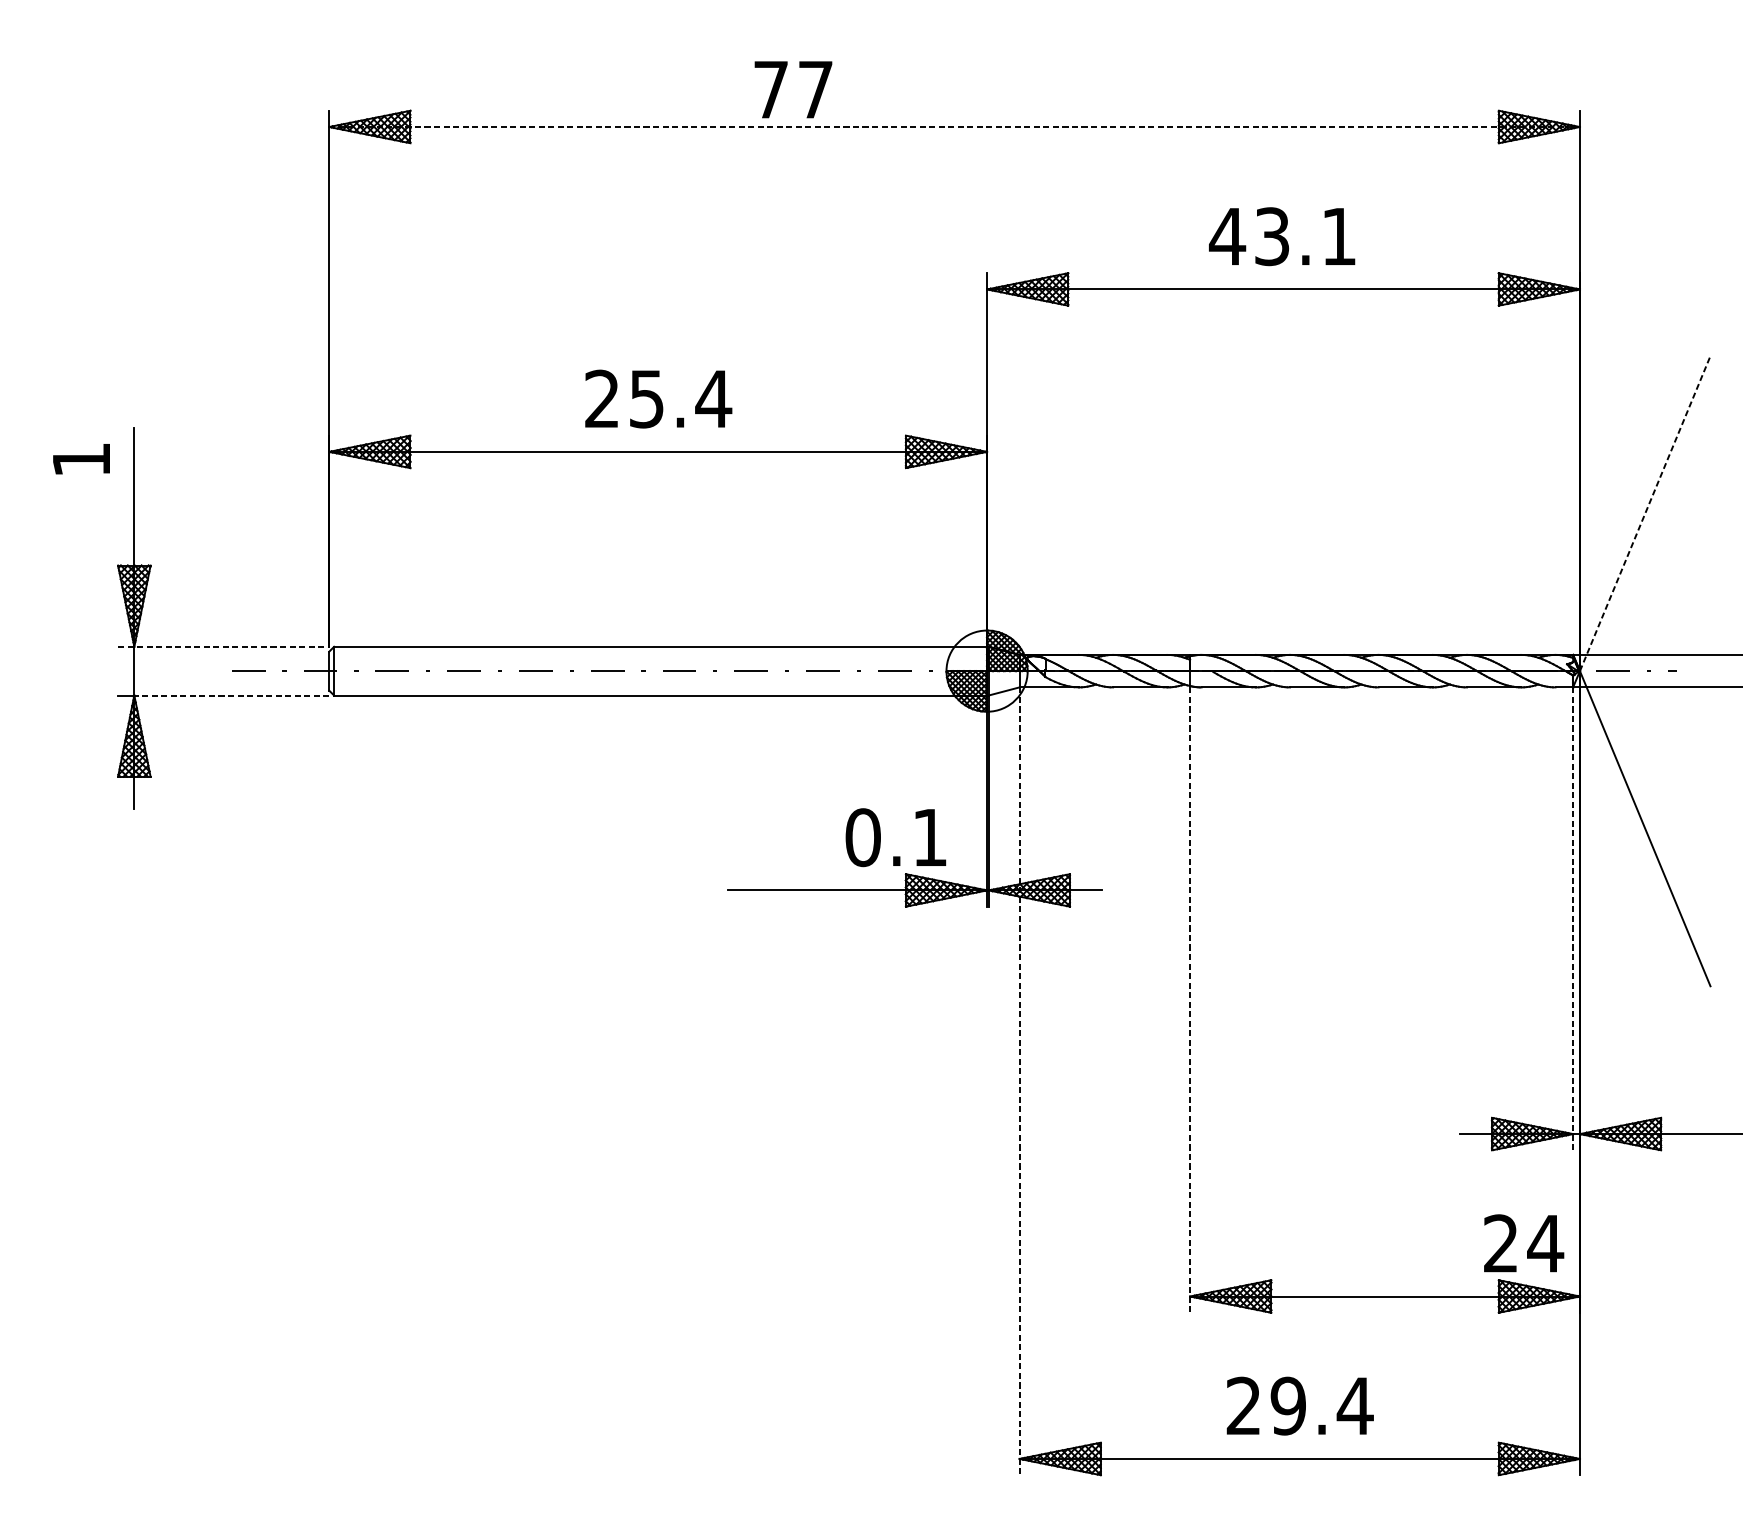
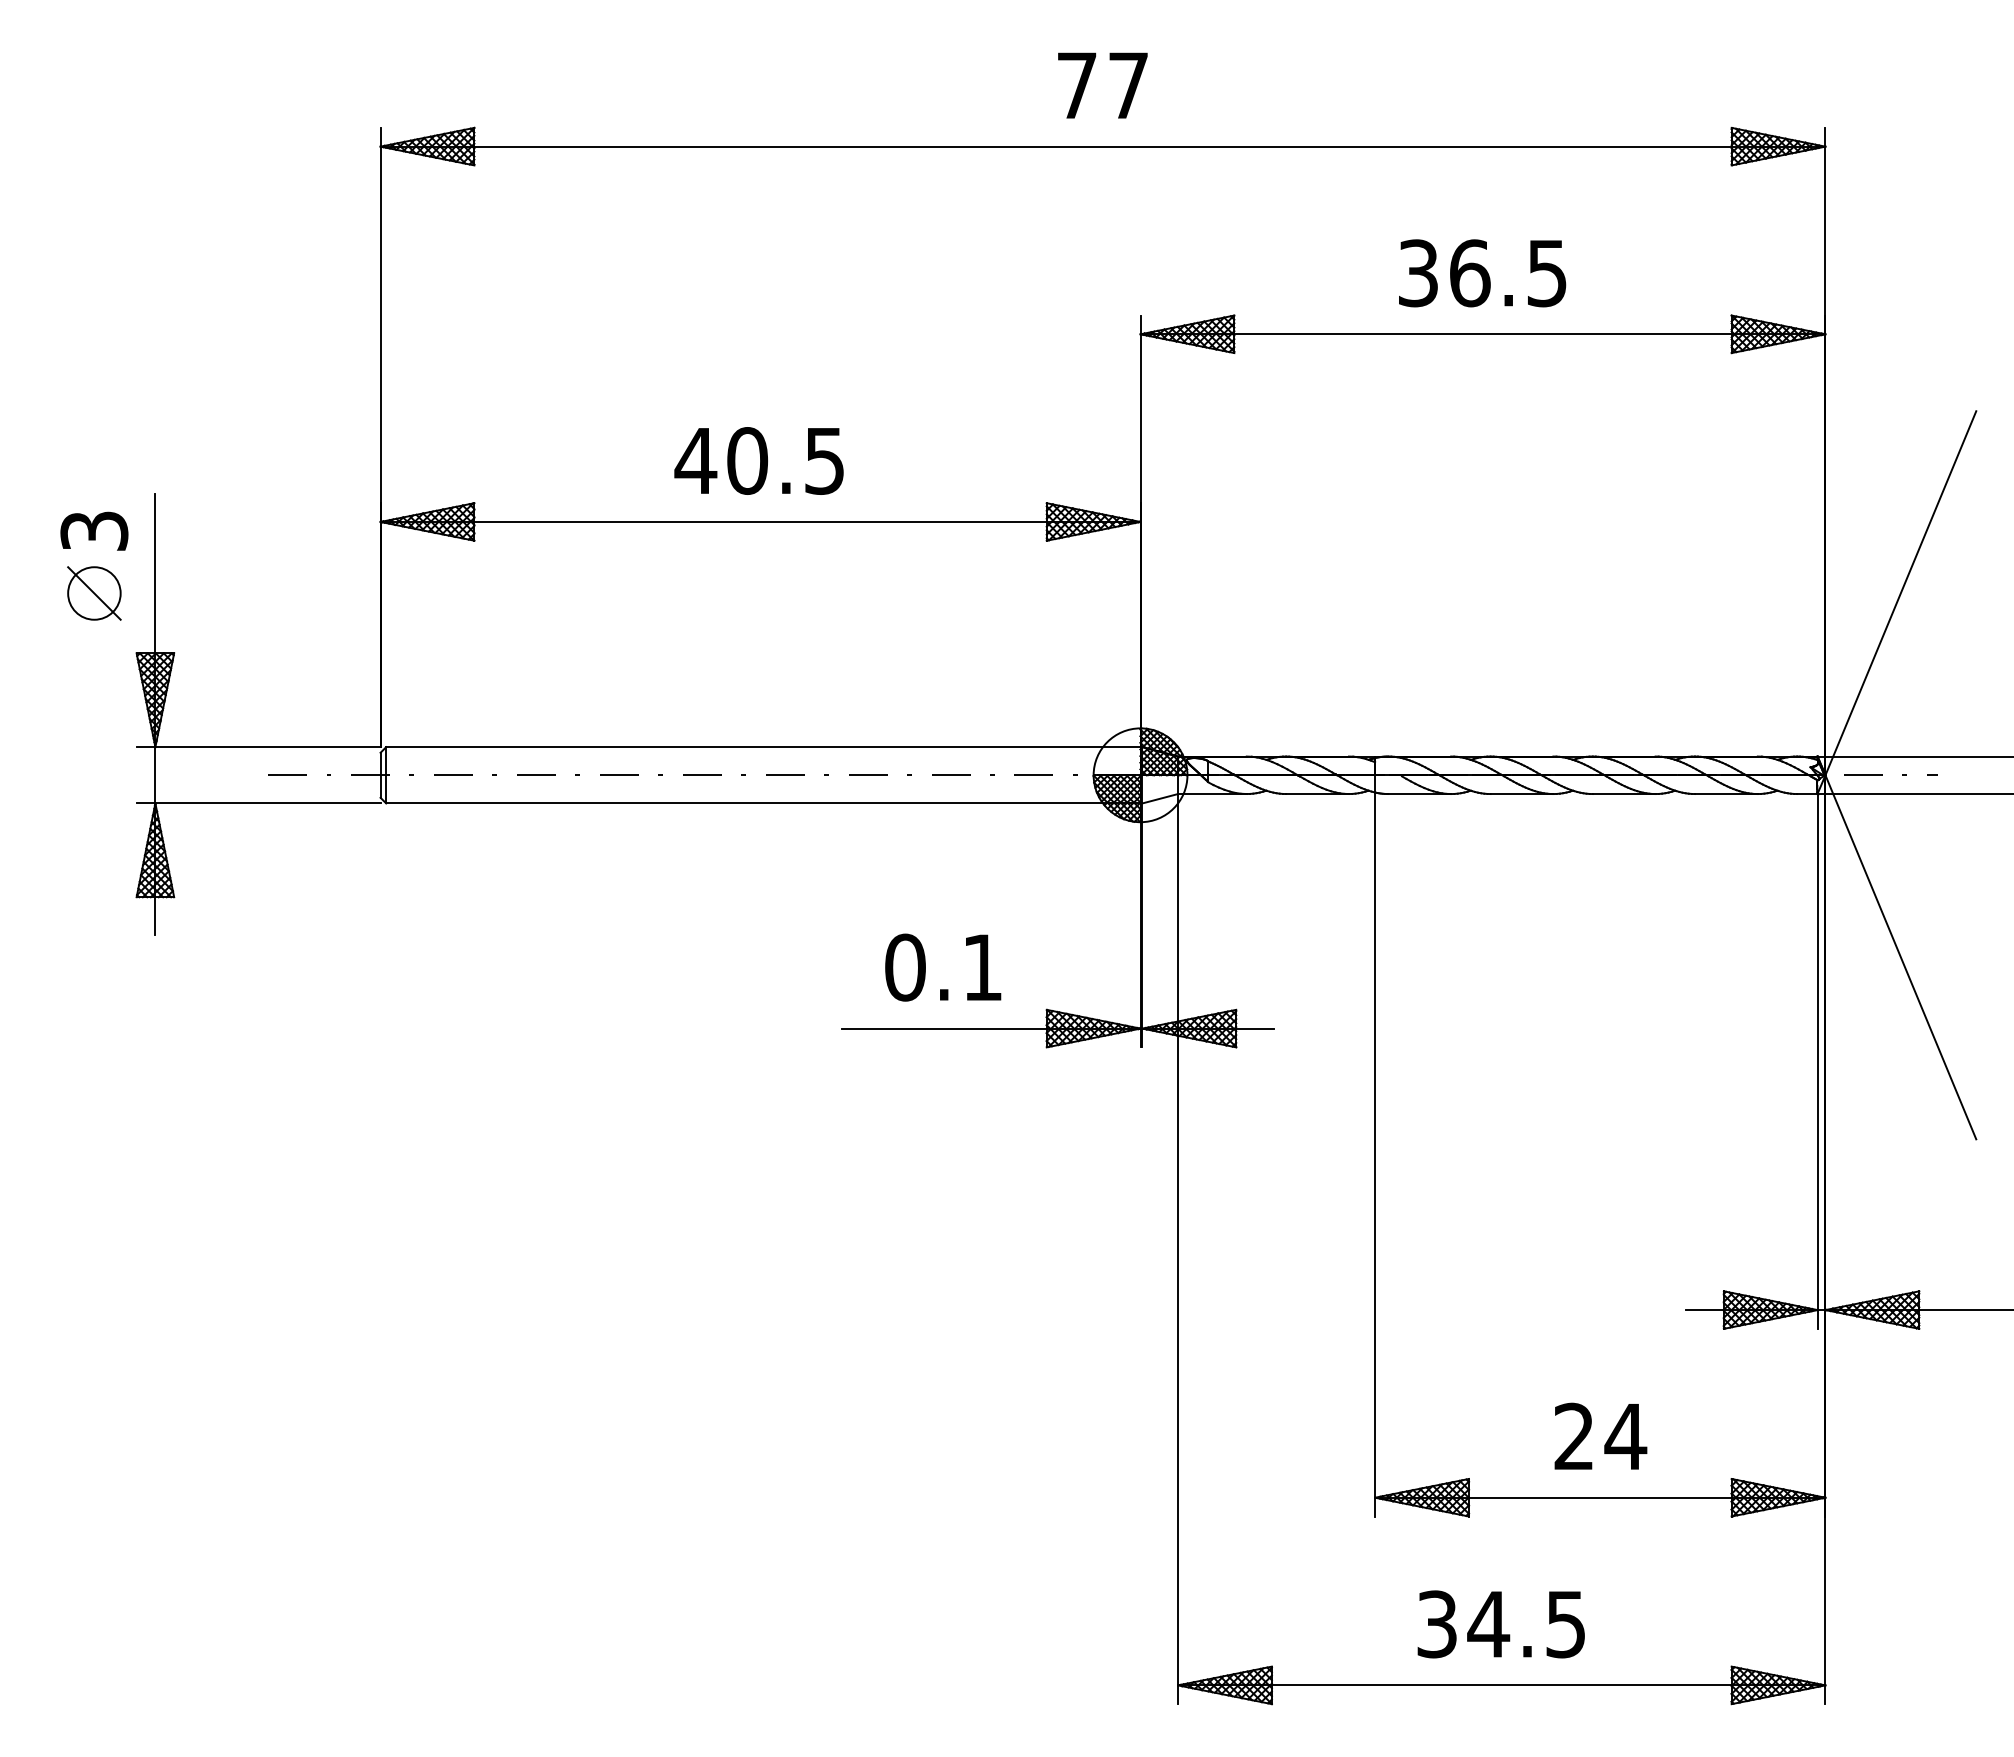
text: (793, 89) -> (1102, 85), moved
line: (955, 126) -> (1103, 146), dashed -> solid
text: (1282, 236) -> (1481, 273), 43.1 -> 36.5
text: (658, 398) -> (760, 460), 25.4 -> 40.5
text: (81, 459) -> (94, 530), 1 -> 3
line: (1645, 512) -> (1901, 592), dashed -> solid
part: (81, 513) -> (94, 593), added
line: (223, 647) -> (258, 747), dashed -> solid
line: (231, 695) -> (267, 803), dashed -> solid
text: (896, 837) -> (943, 967), moved
line: (1573, 918) -> (1817, 1061), dashed -> solid
line: (1190, 1000) -> (1375, 1155), dashed -> solid
line: (1019, 1081) -> (1178, 1249), dashed -> solid
text: (1523, 1242) -> (1600, 1435), moved
text: (1300, 1406) -> (1502, 1624), 29.4 -> 34.5

